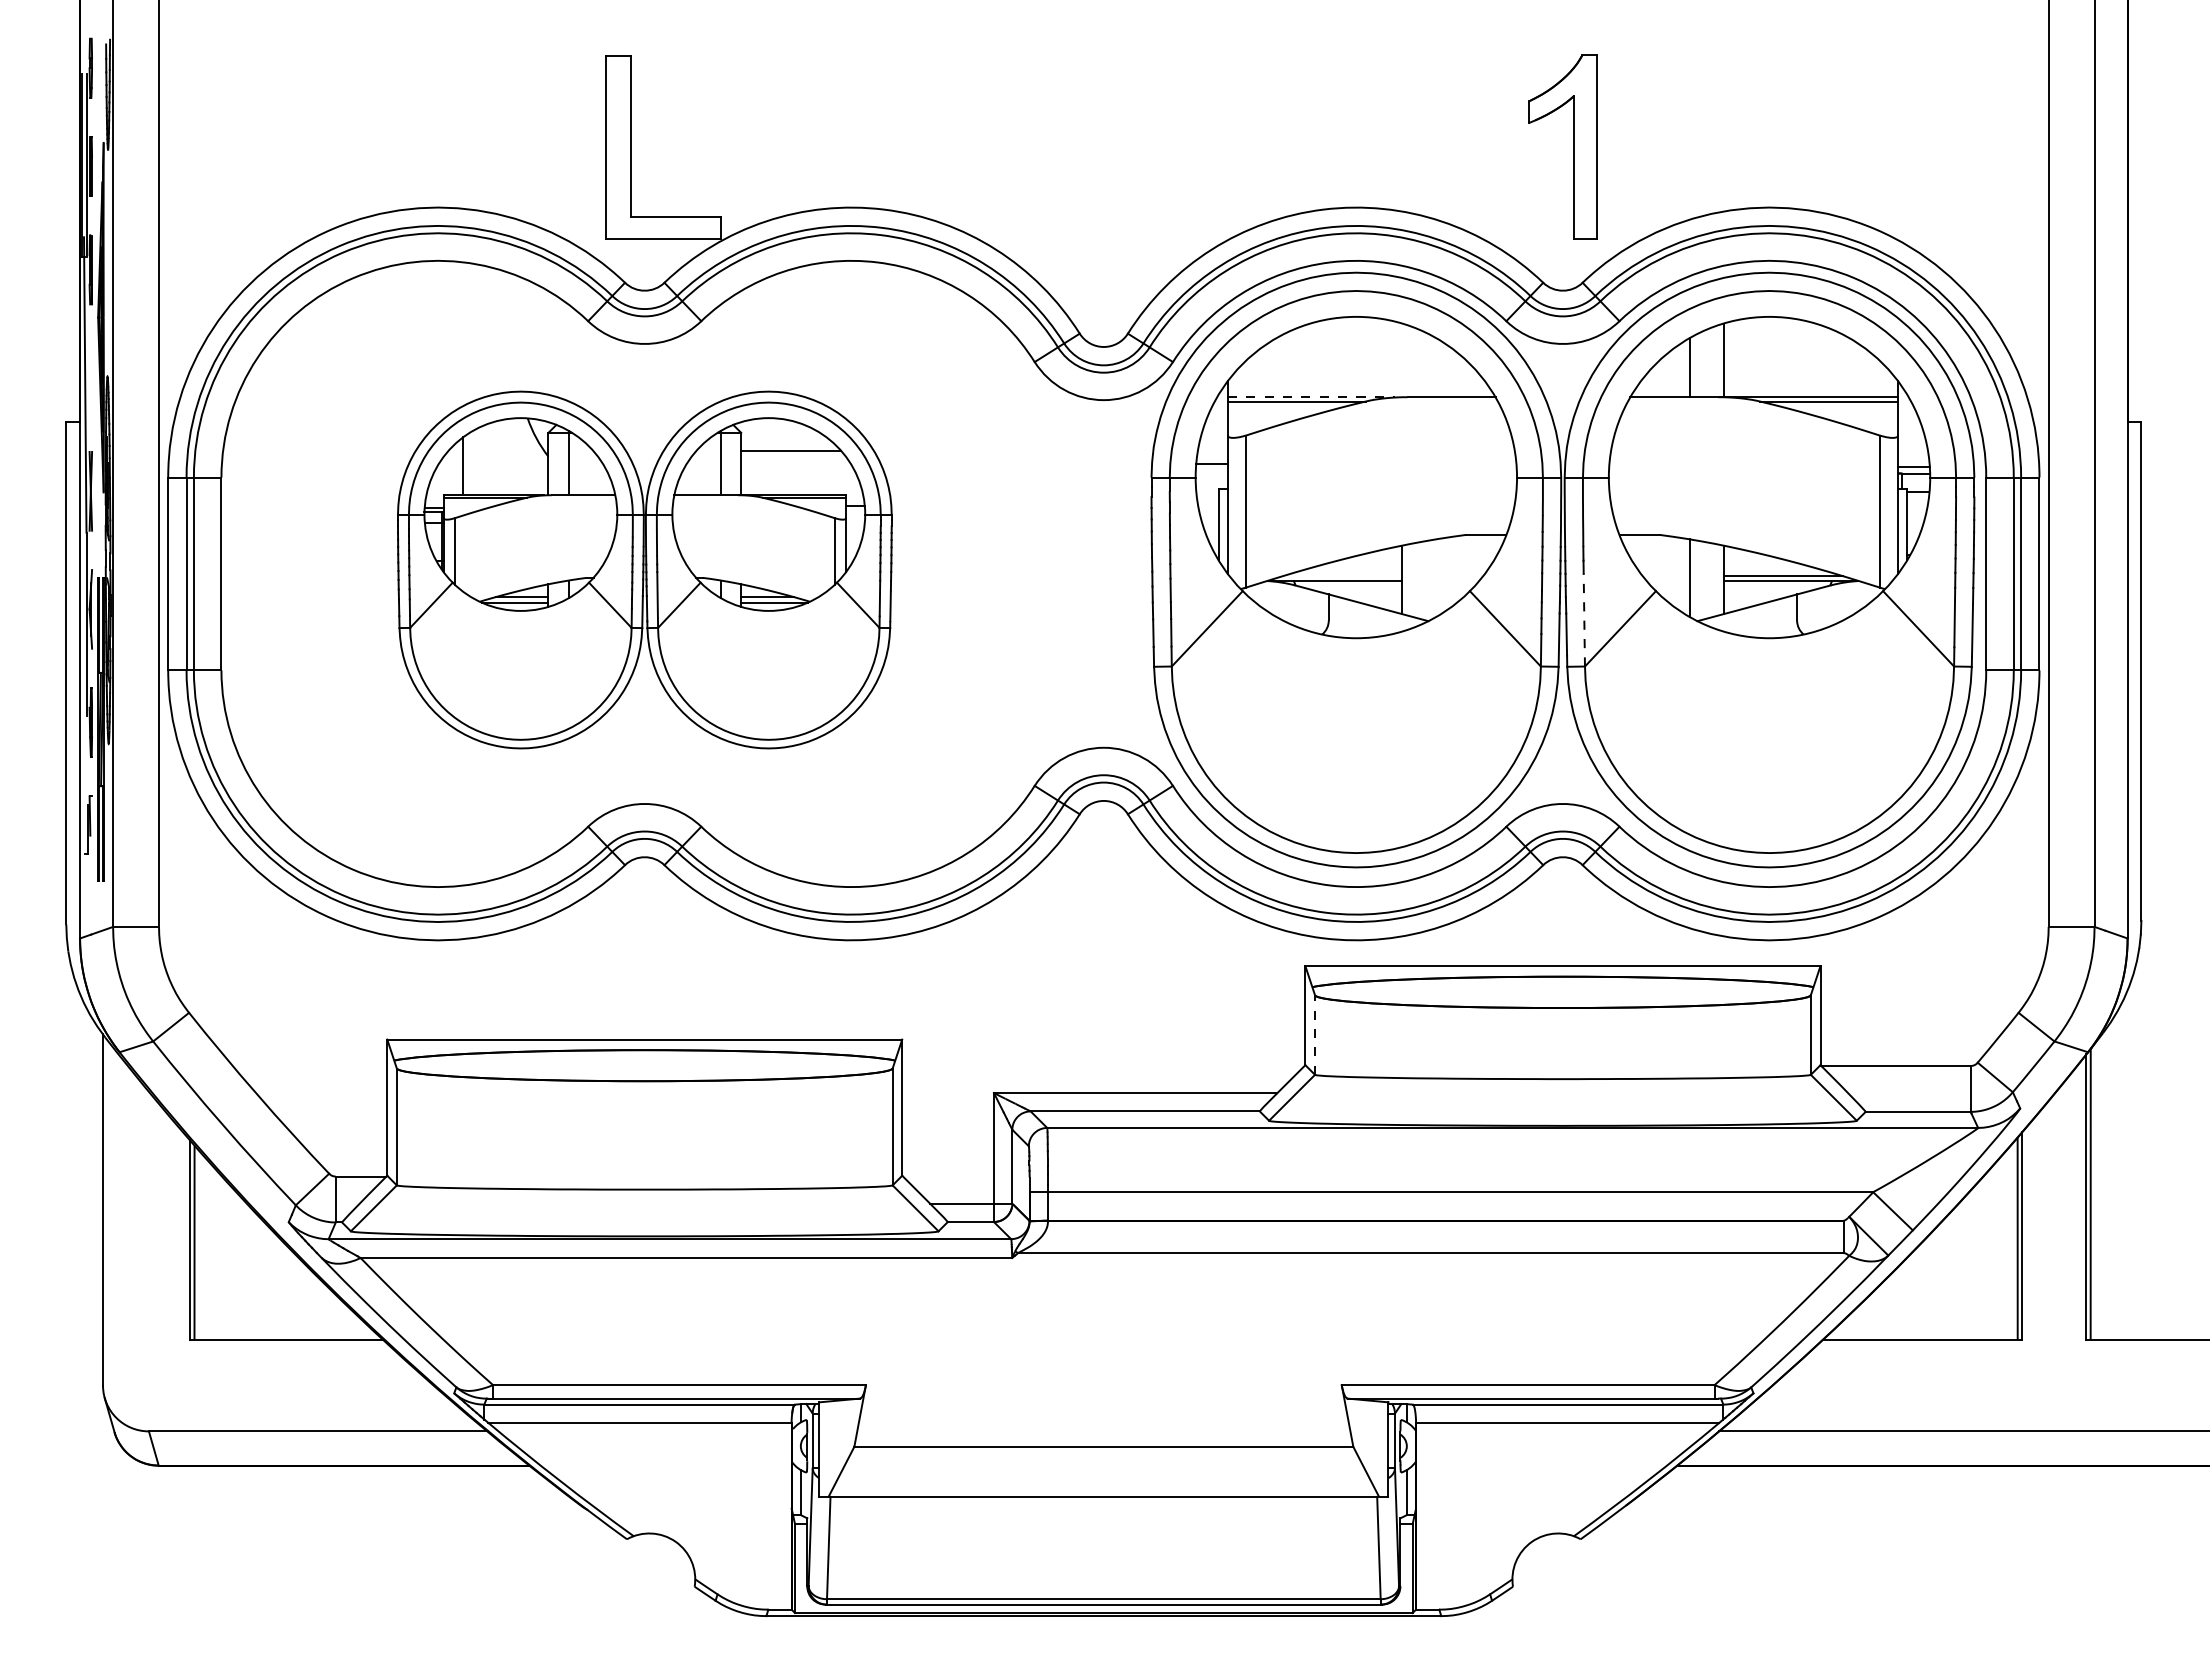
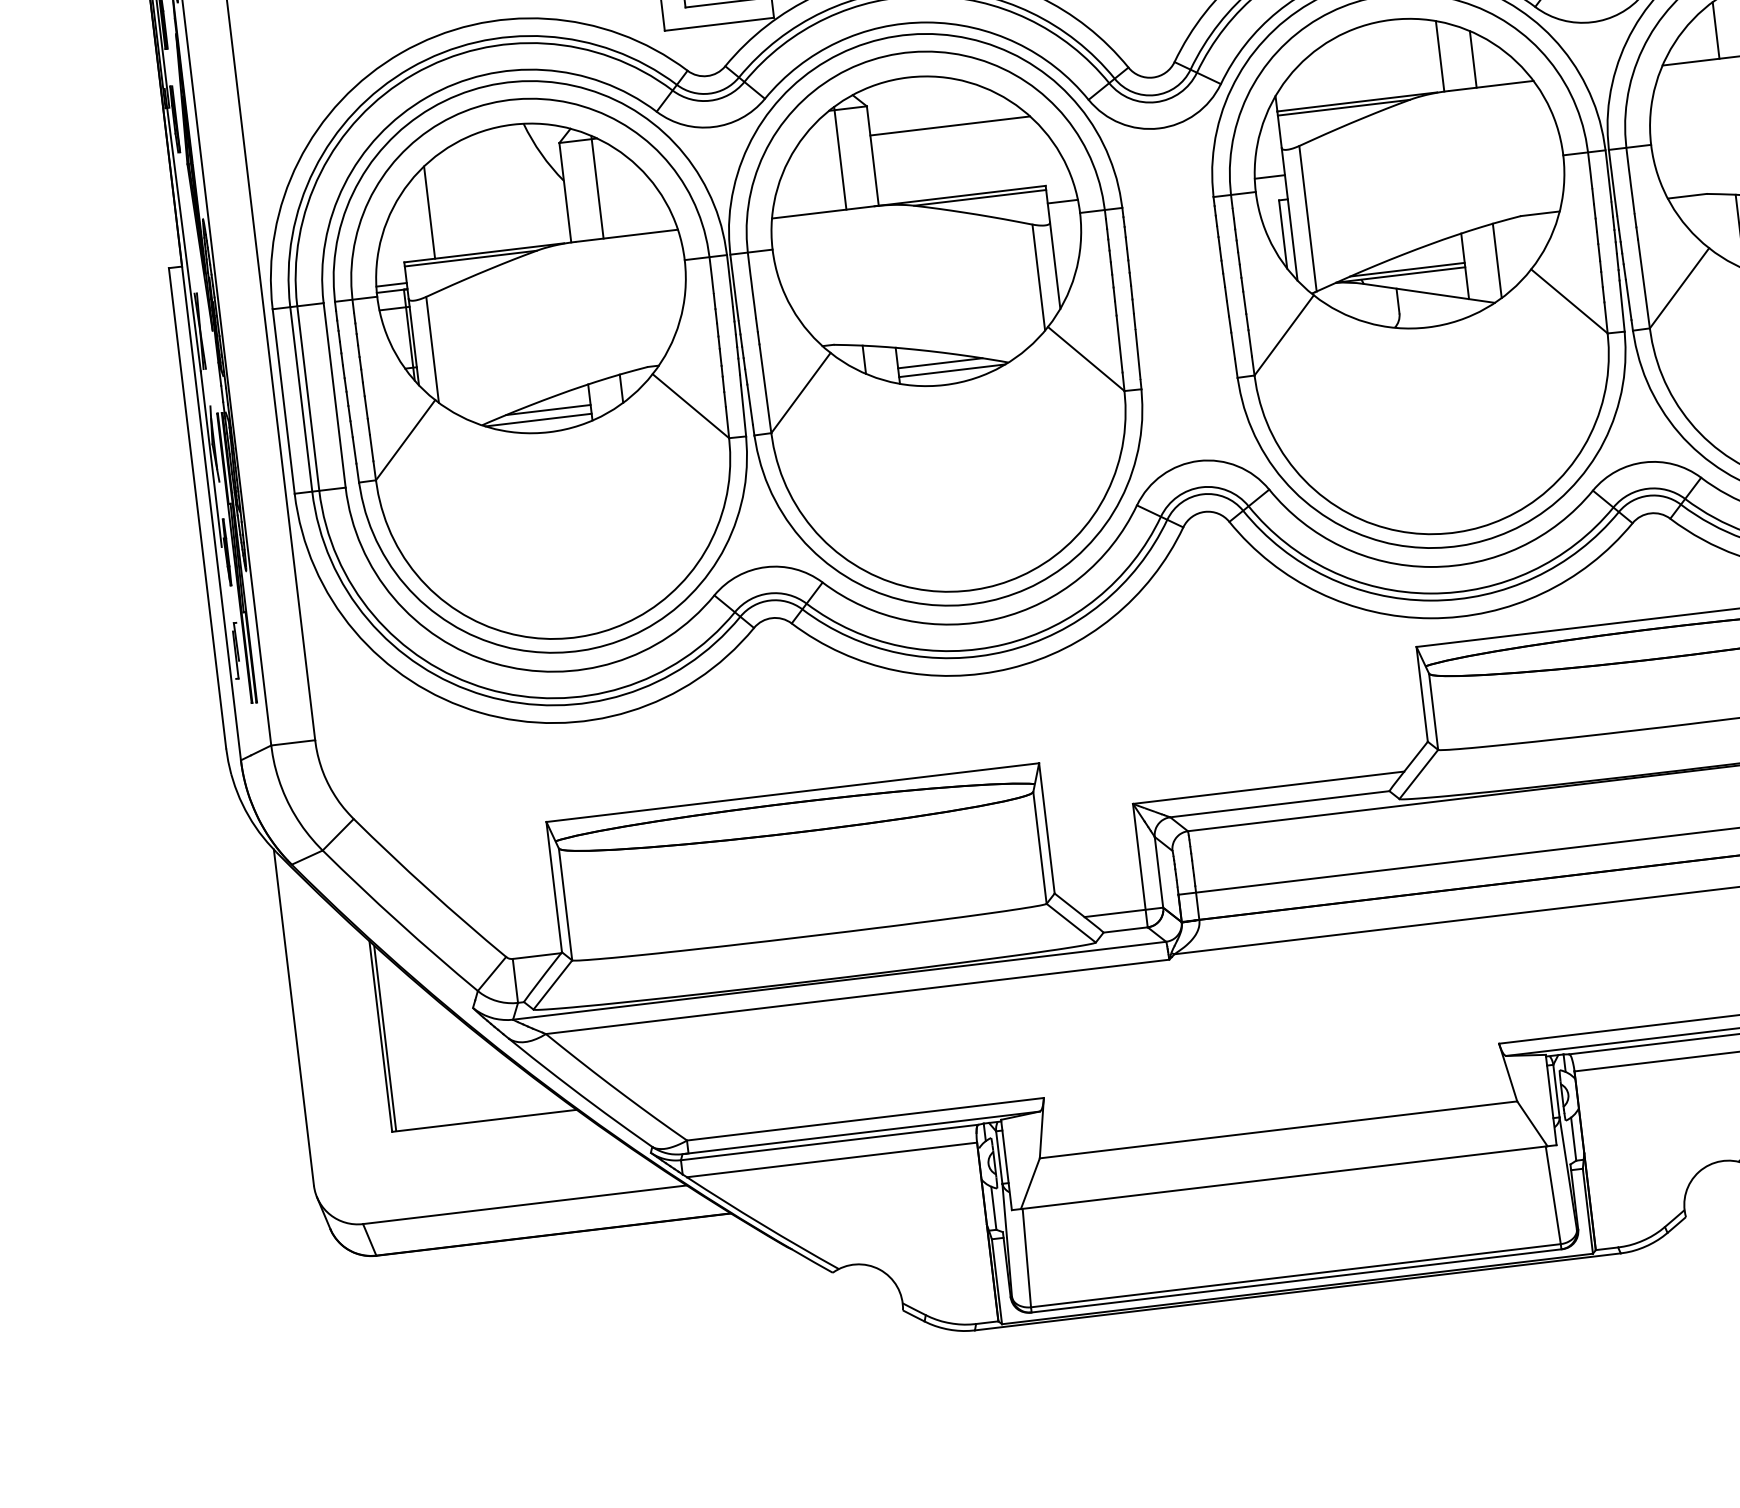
line: (1402, 360) -> (1440, 56), added
line: (1436, 367) -> (1473, 59), added
line: (1311, 397) -> (1357, 102), dashed -> solid
part: (644, 569) -> (738, 342), size x1.67
line: (1342, 576) -> (1407, 269), added
line: (1436, 578) -> (1497, 261), added
line: (1584, 619) -> (1644, 283), dashed -> solid
line: (1315, 1035) -> (1434, 712), dashed -> solid

